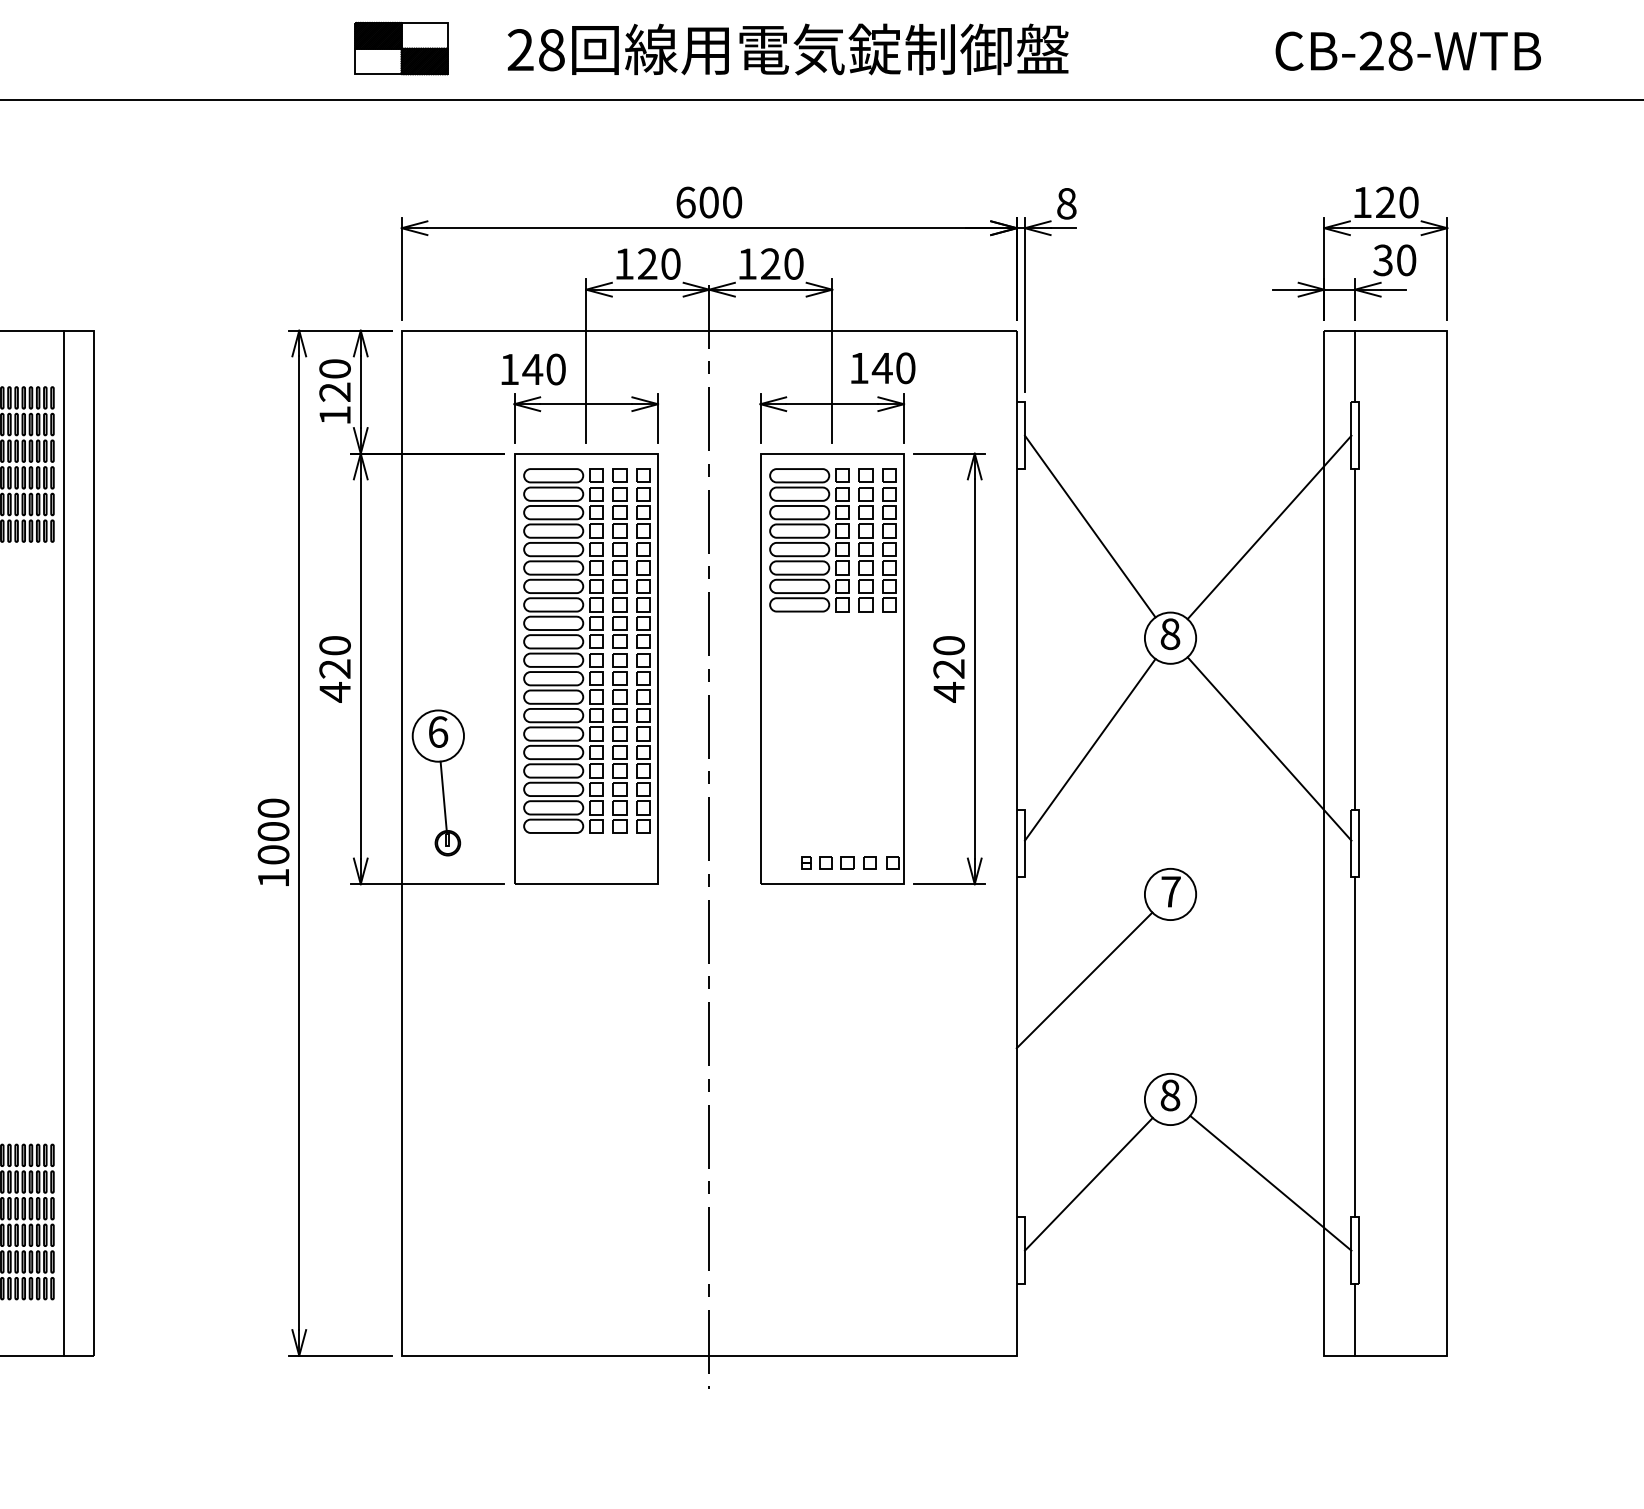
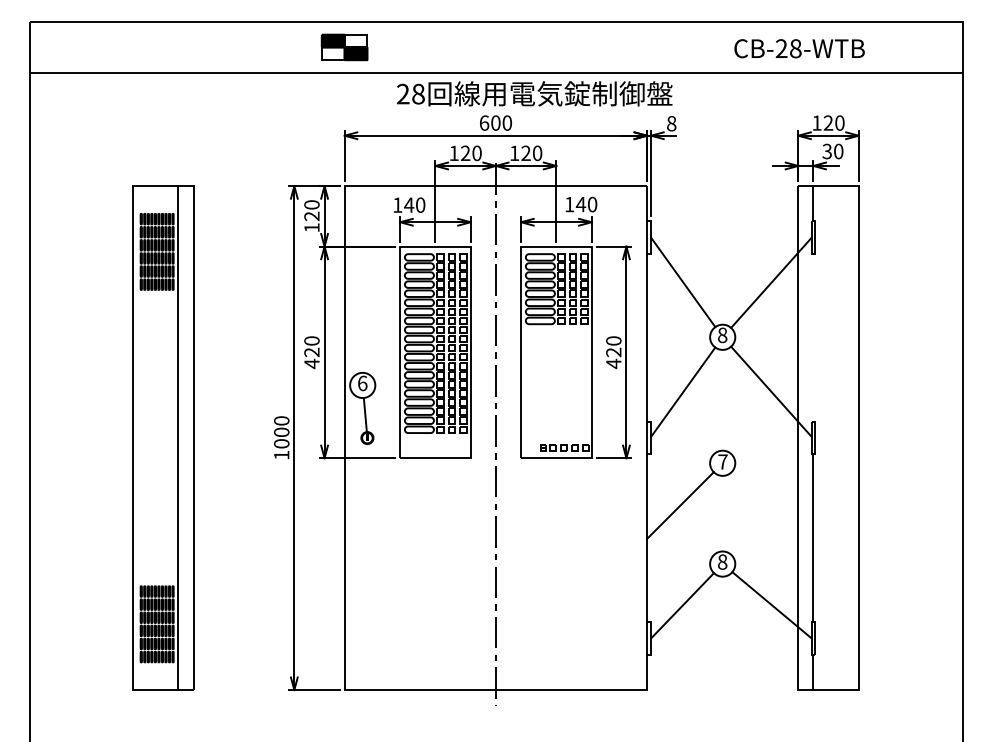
text: (787, 48) -> (534, 93), moved
text: (1408, 50) -> (799, 48), moved
line: (1355, 638) -> (813, 337), removed

